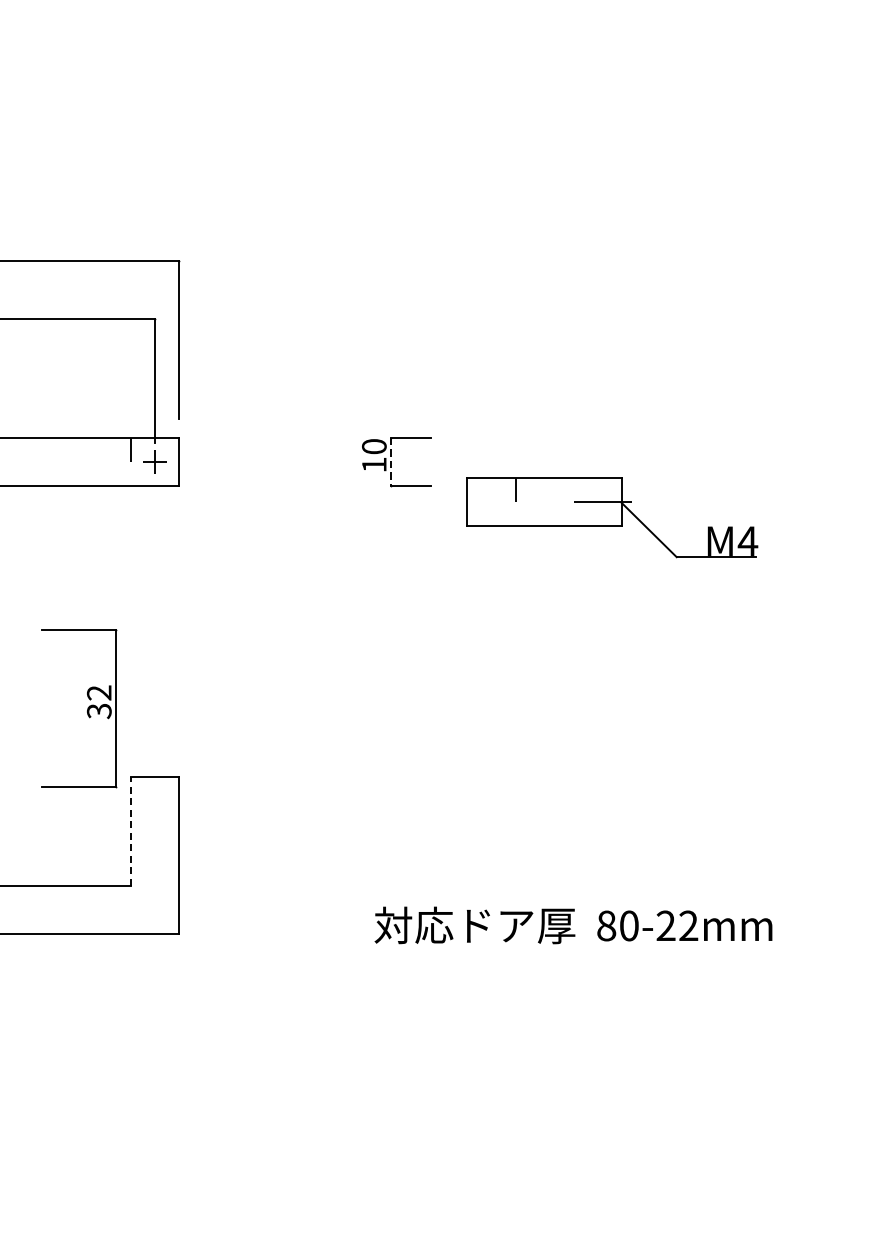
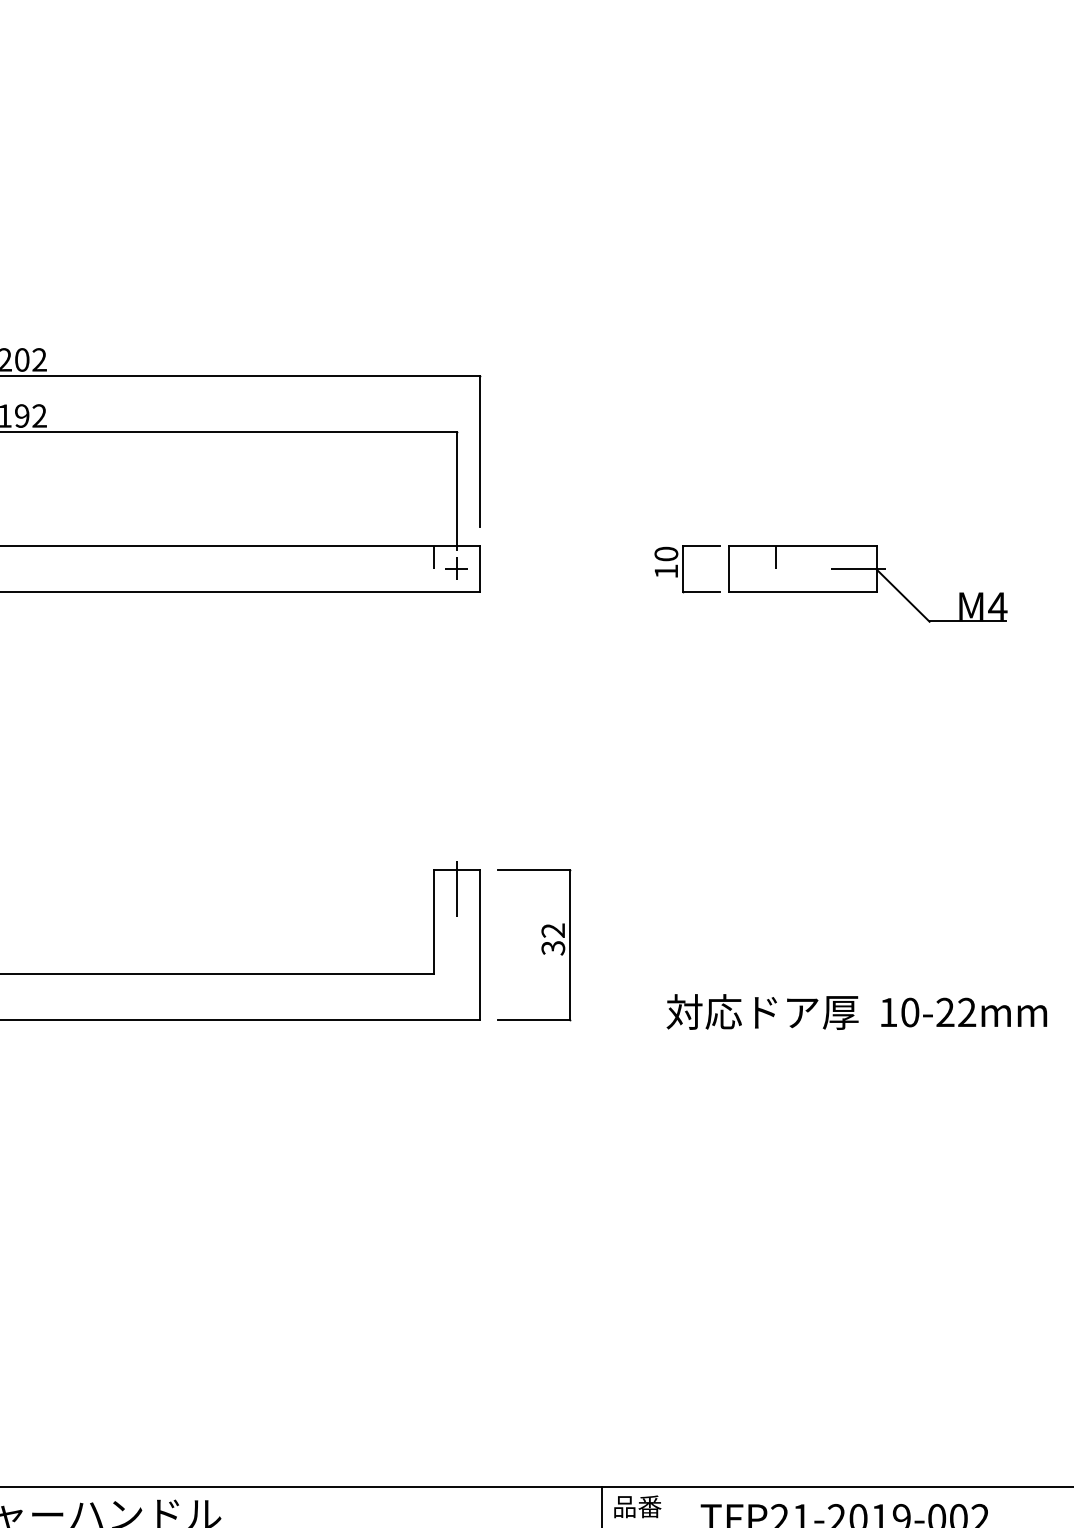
line: (391, 462) -> (682, 569), dashed -> solid
part: (611, 517) -> (867, 583), moved
part: (86, 709) -> (541, 946), moved
line: (154, 796) -> (456, 888), added
line: (130, 831) -> (433, 922), dashed -> solid
text: (606, 925) -> (888, 1012), 80-22mm -> 10-22mm

